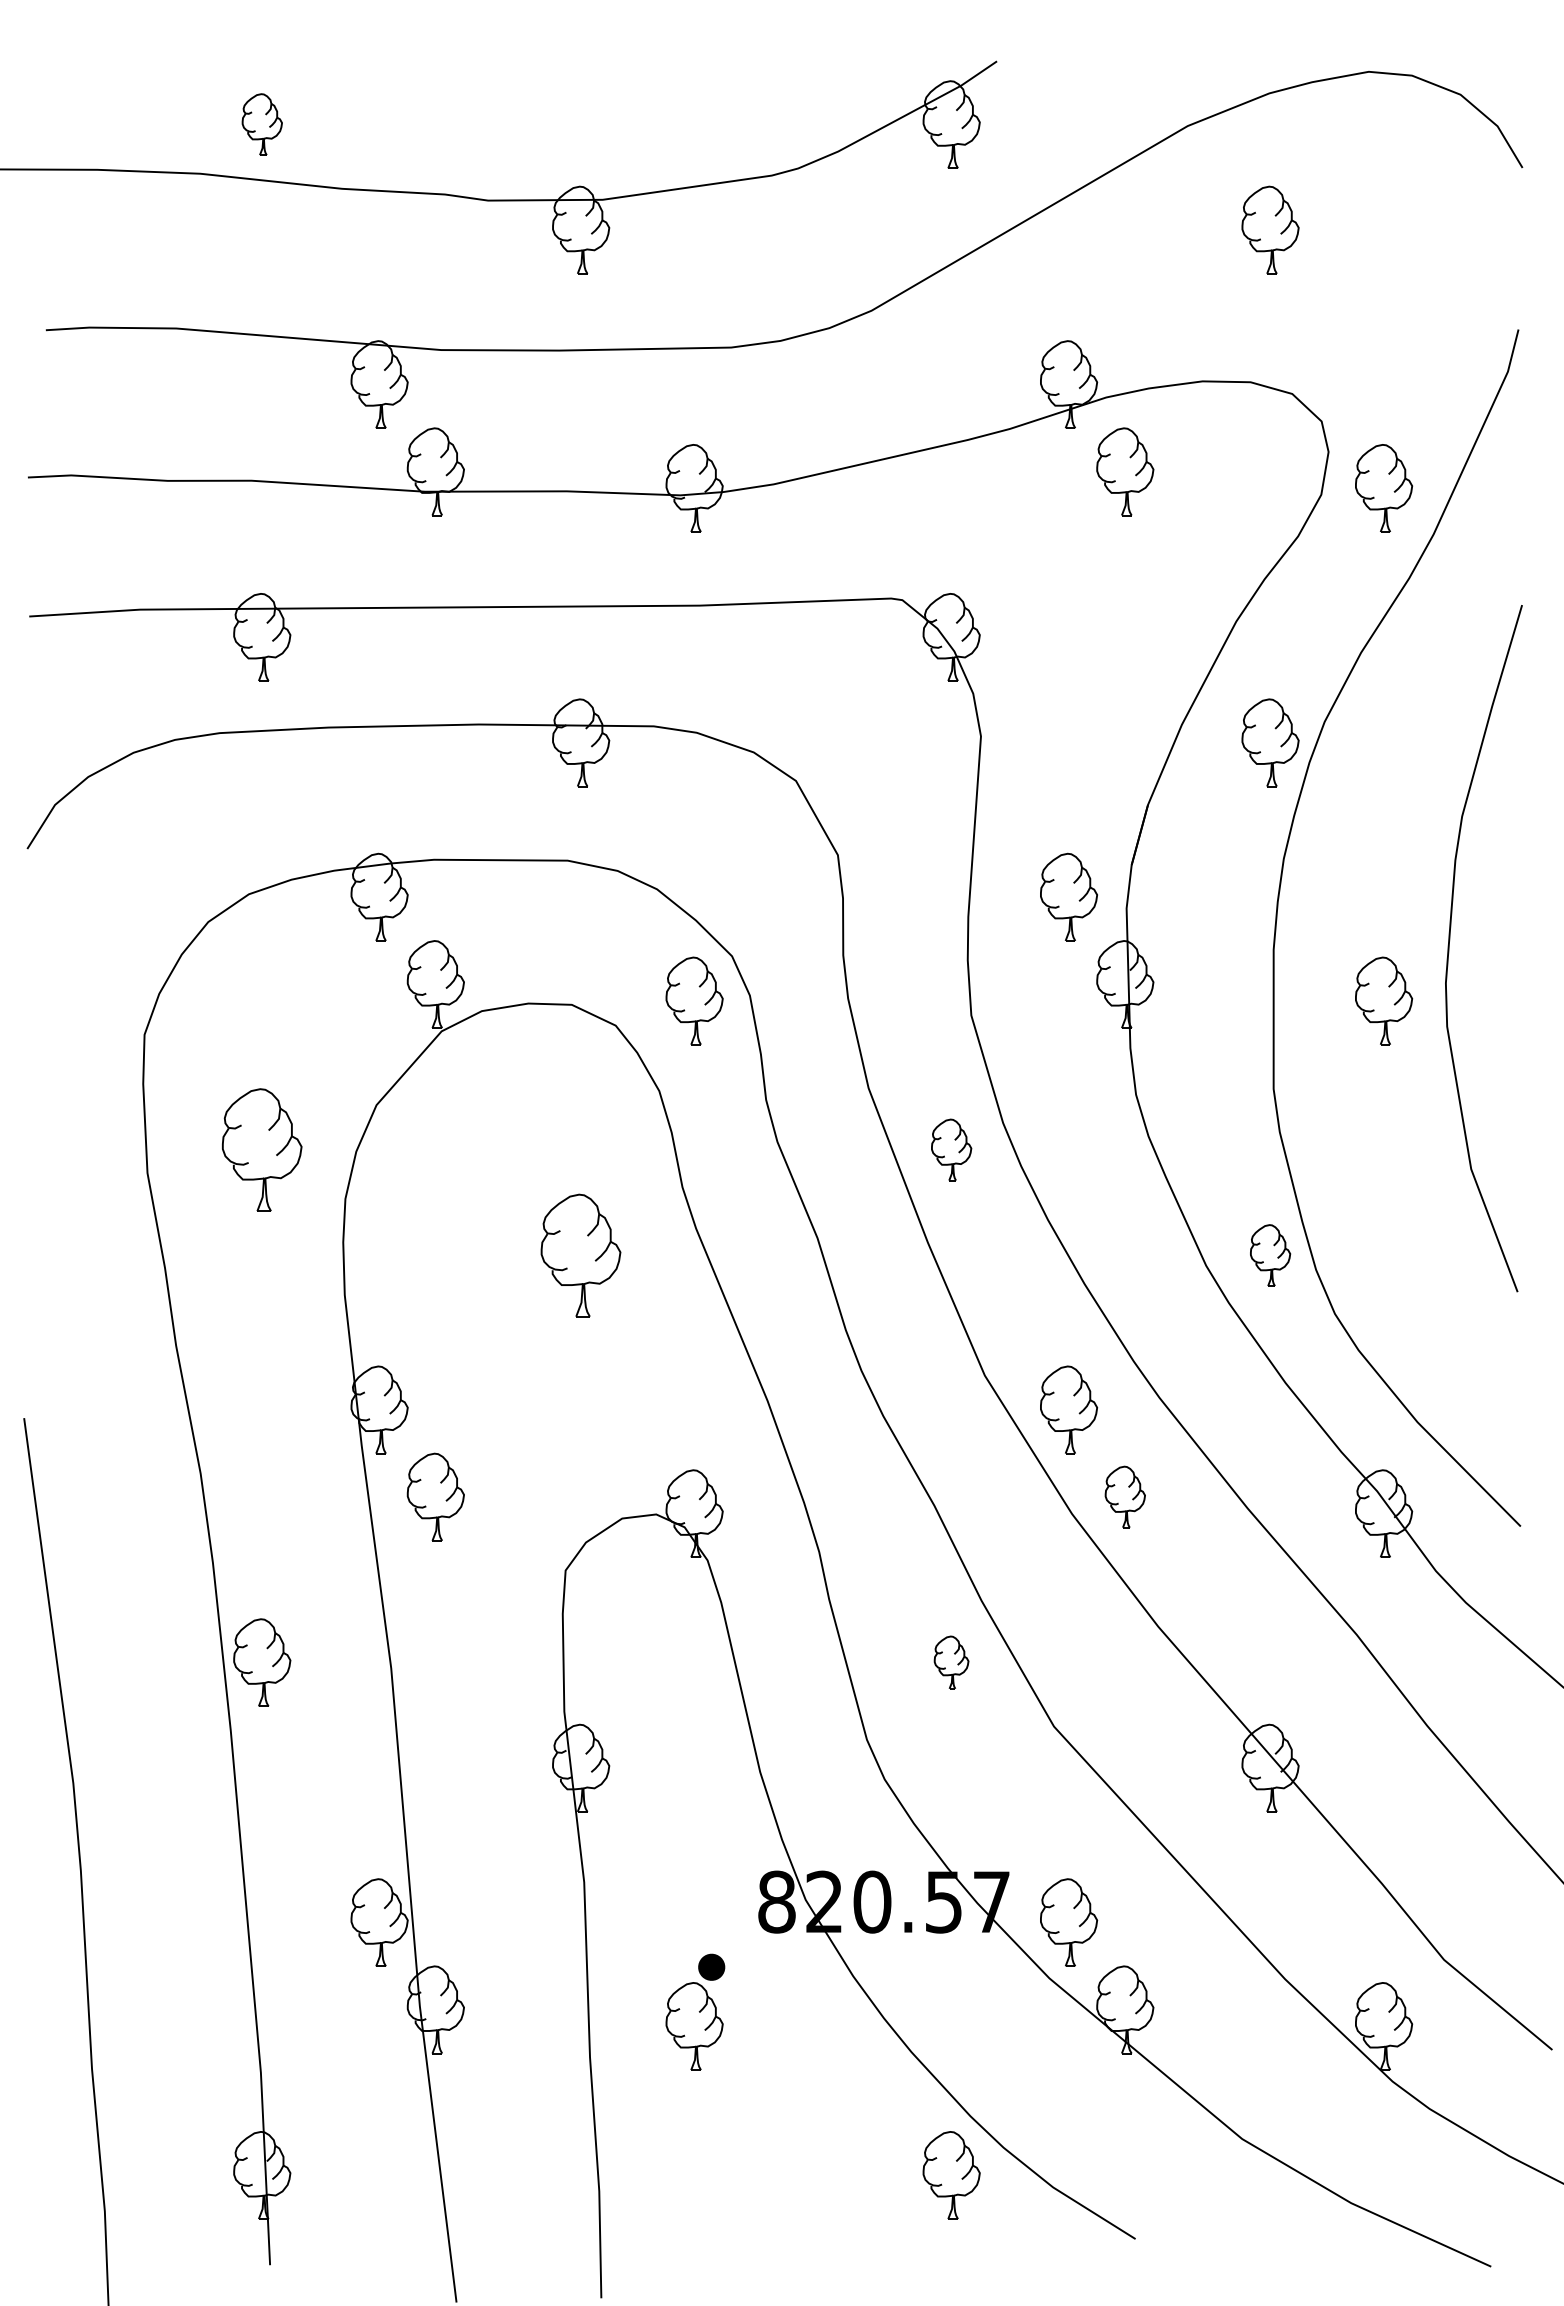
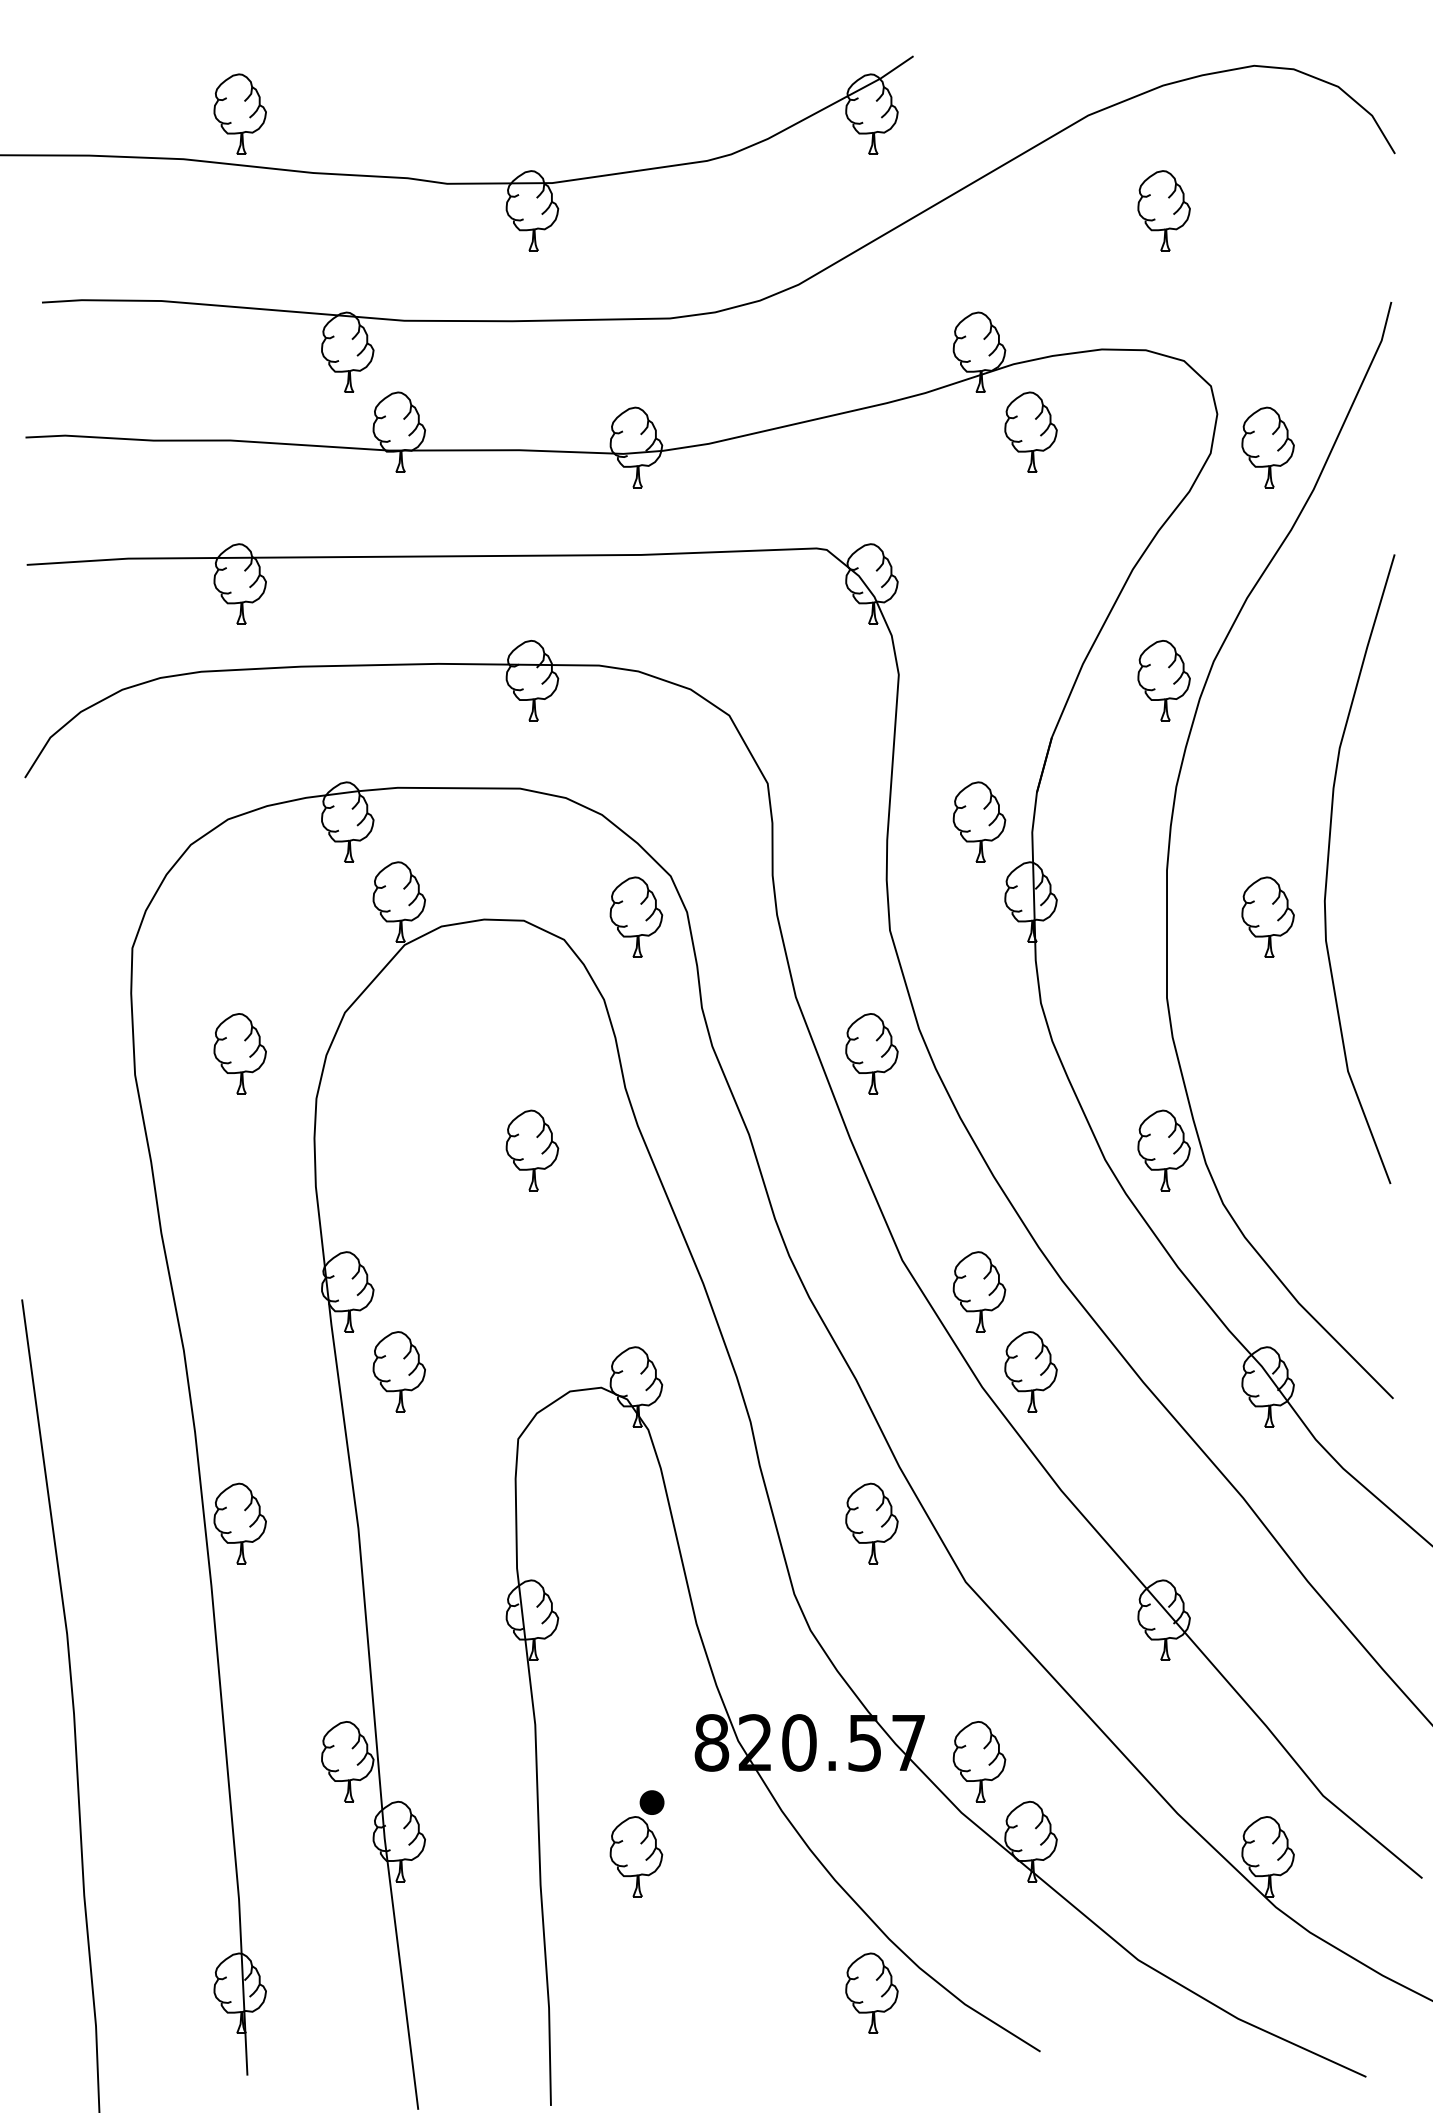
part: (262, 124) -> (240, 114), size x1.43
part: (262, 1149) -> (240, 1053), size x0.71
part: (951, 1149) -> (871, 1053), size x1.43
part: (581, 1255) -> (532, 1150), size x0.71
part: (1270, 1255) -> (1164, 1150), size x1.43
part: (1125, 1496) -> (1031, 1371), size x1.43
part: (951, 1662) -> (871, 1523), size x1.67

